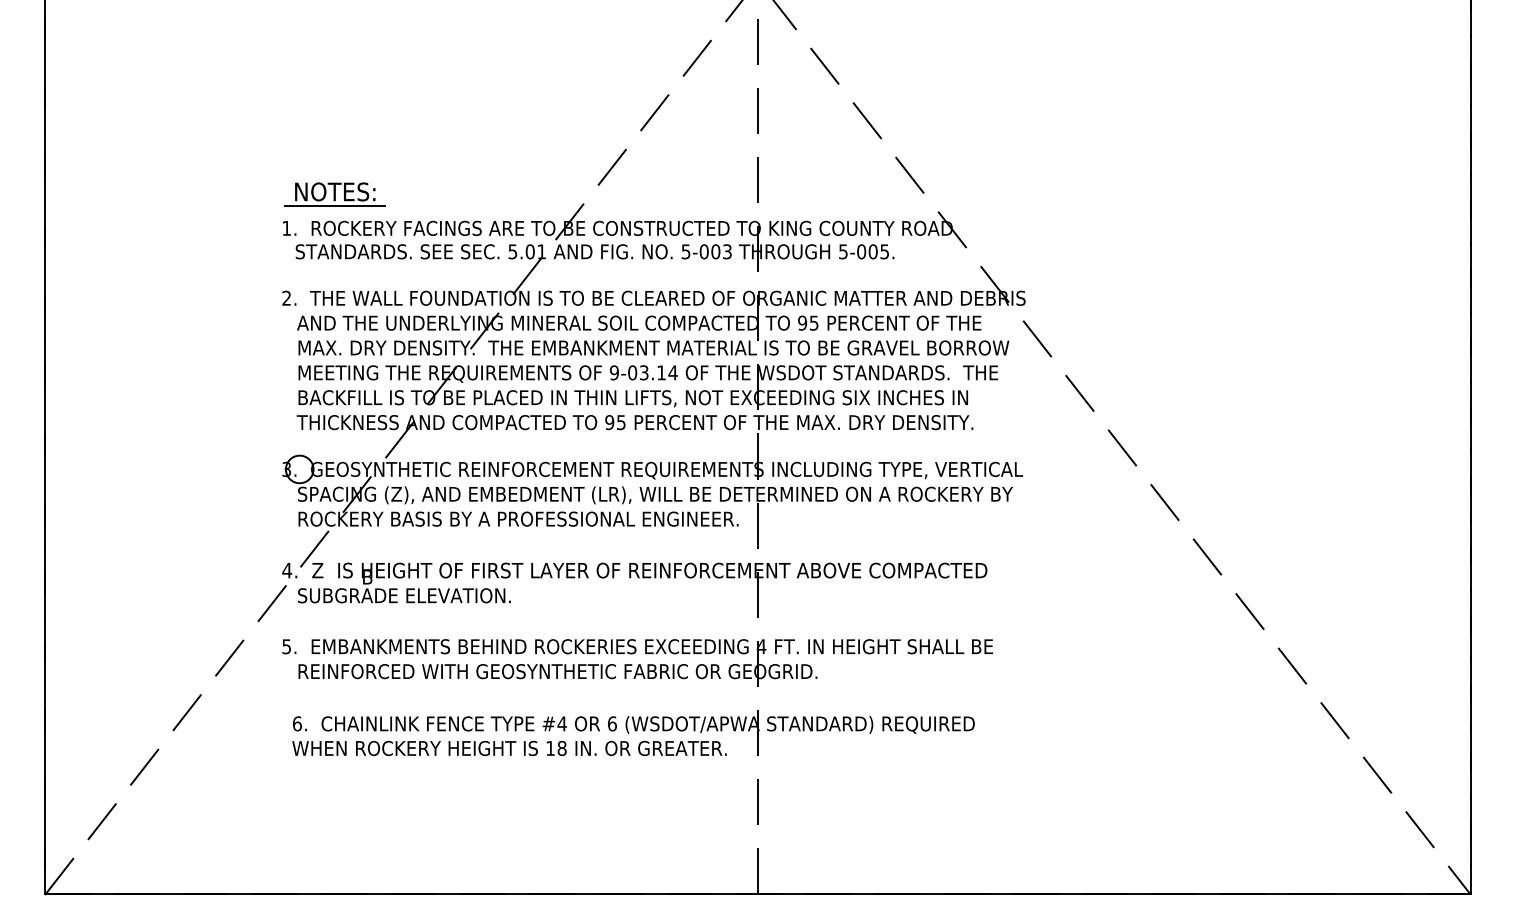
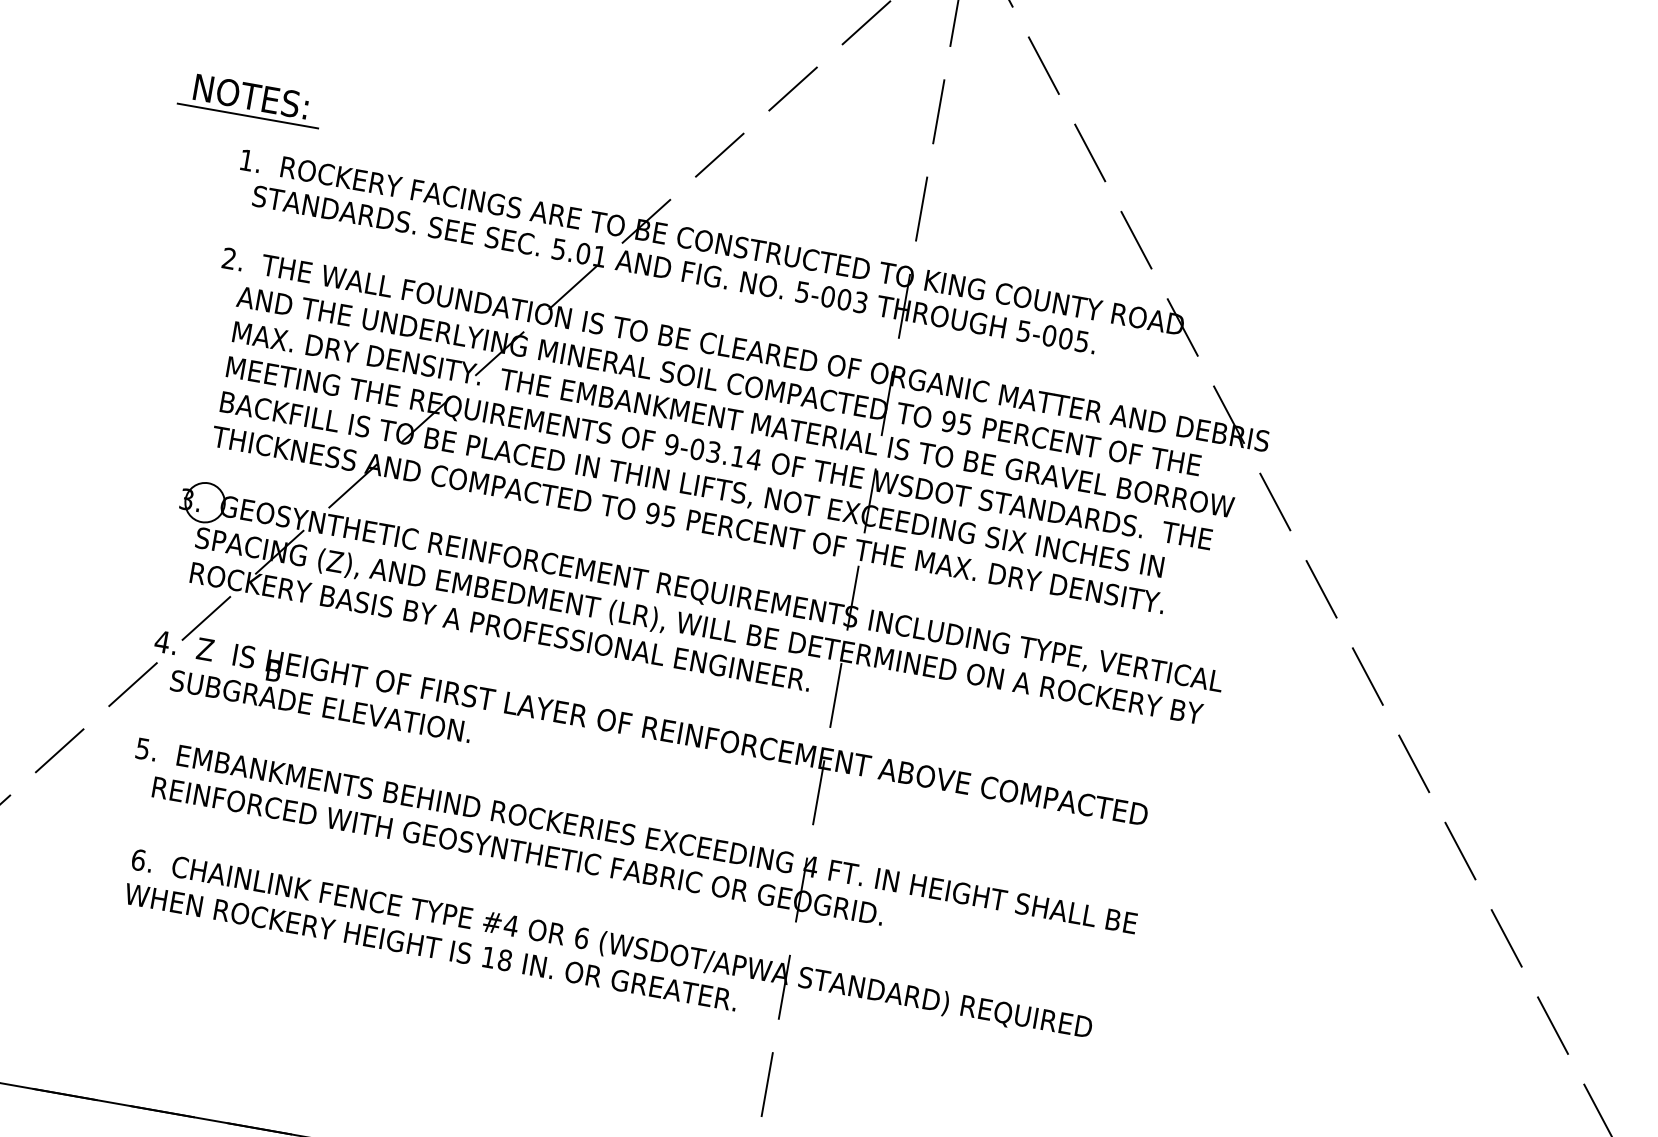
part: (334, 194) -> (249, 100), moved

